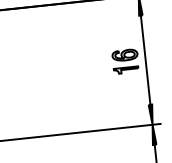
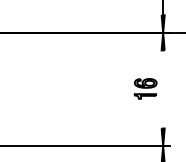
line: (146, 60) -> (163, 89), removed

